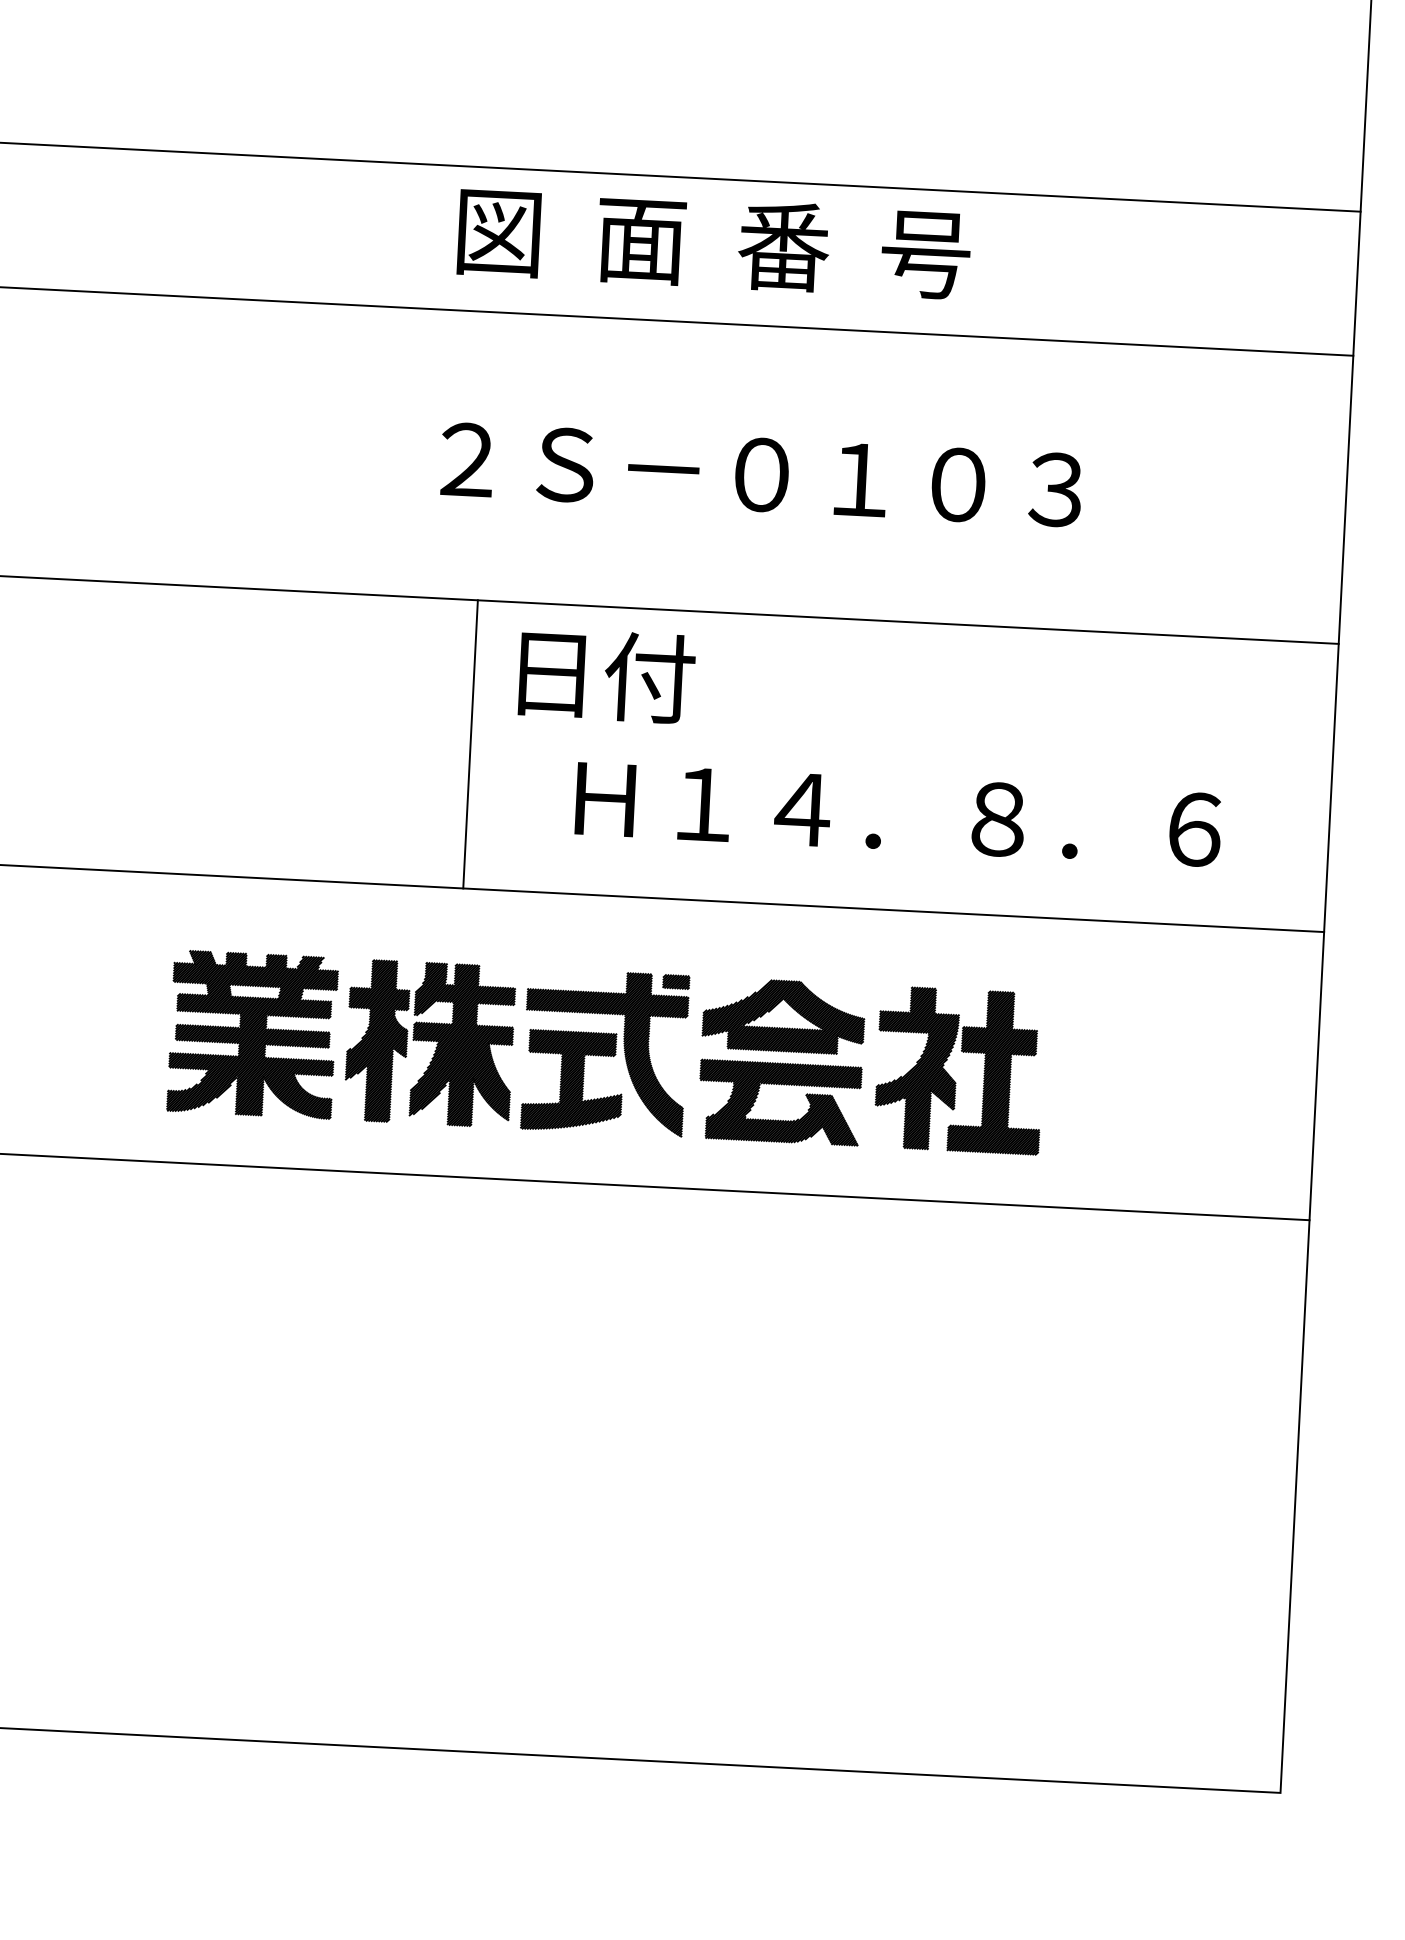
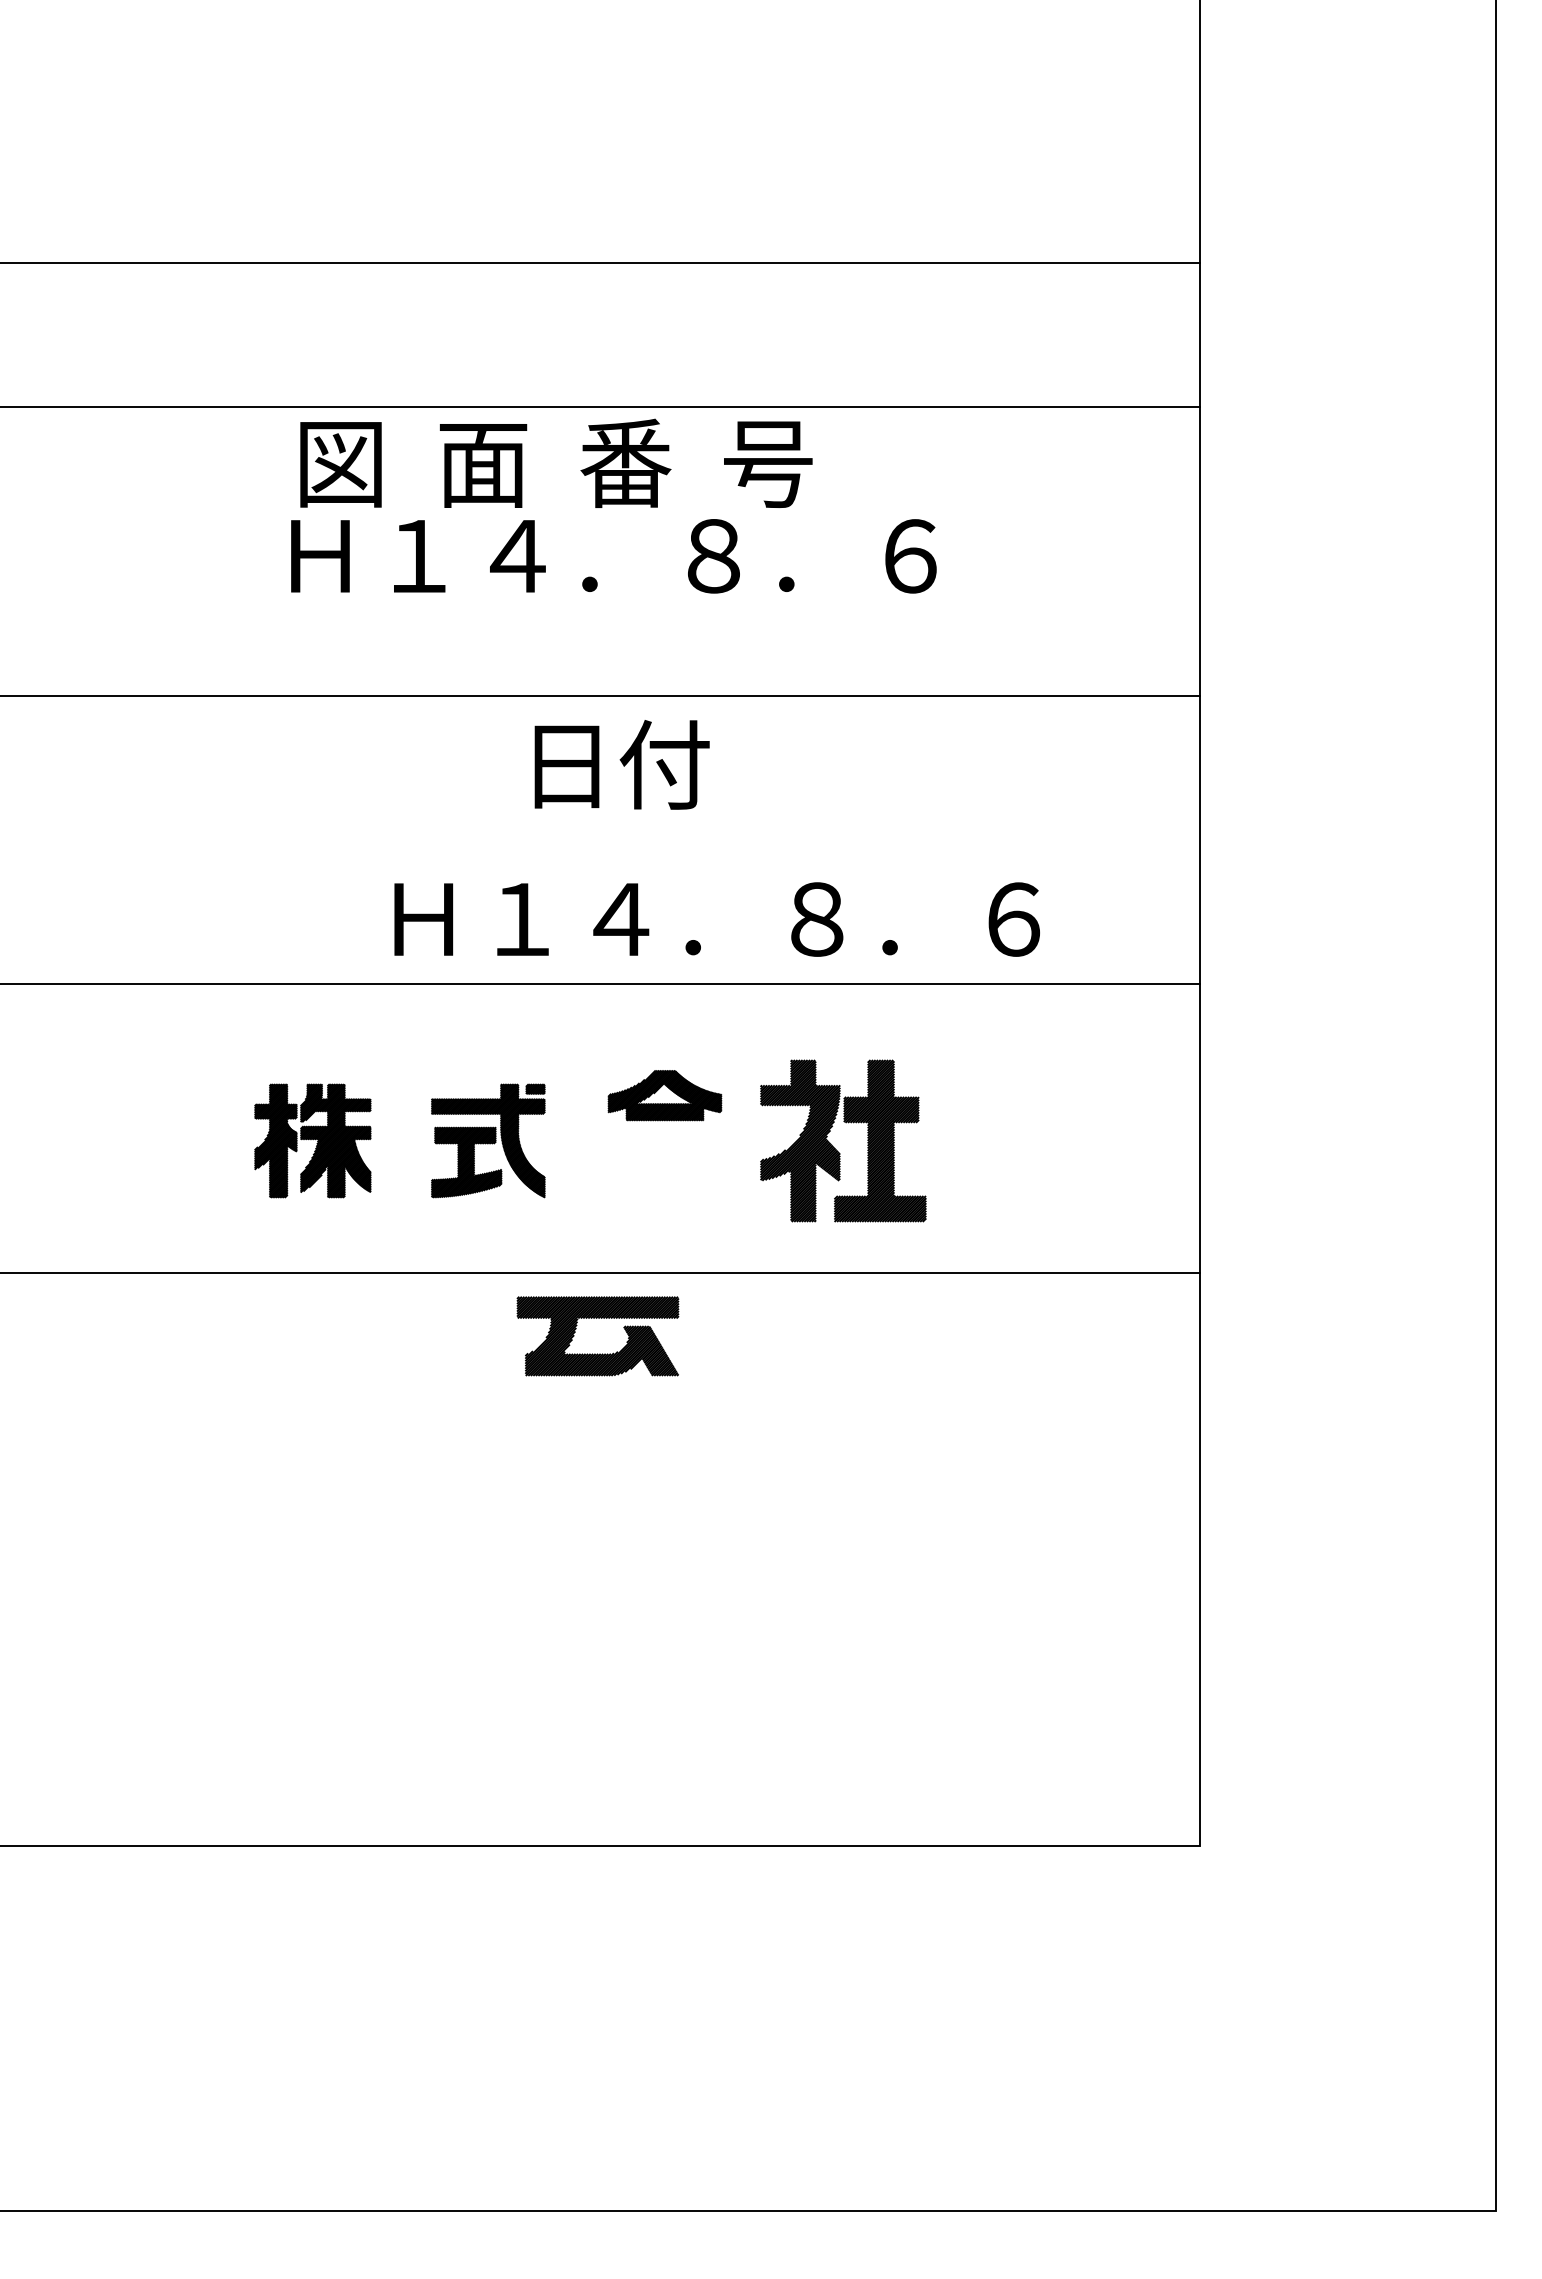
text: (714, 242) -> (556, 462), moved
text: (759, 475) -> (613, 556), ２Ｓ－０１０３ -> Ｈ１４．８．６
text: (606, 675) -> (621, 764), moved
line: (470, 743) -> (338, 839), removed
text: (897, 814) -> (716, 919), moved
part: (783, 1015) -> (664, 1095), size x0.7
part: (252, 1034) -> (135, 1140), removed
part: (429, 1043) -> (312, 1140), size x0.7
part: (605, 1051) -> (488, 1140), size x0.7
part: (778, 1119) -> (597, 1353), moved

